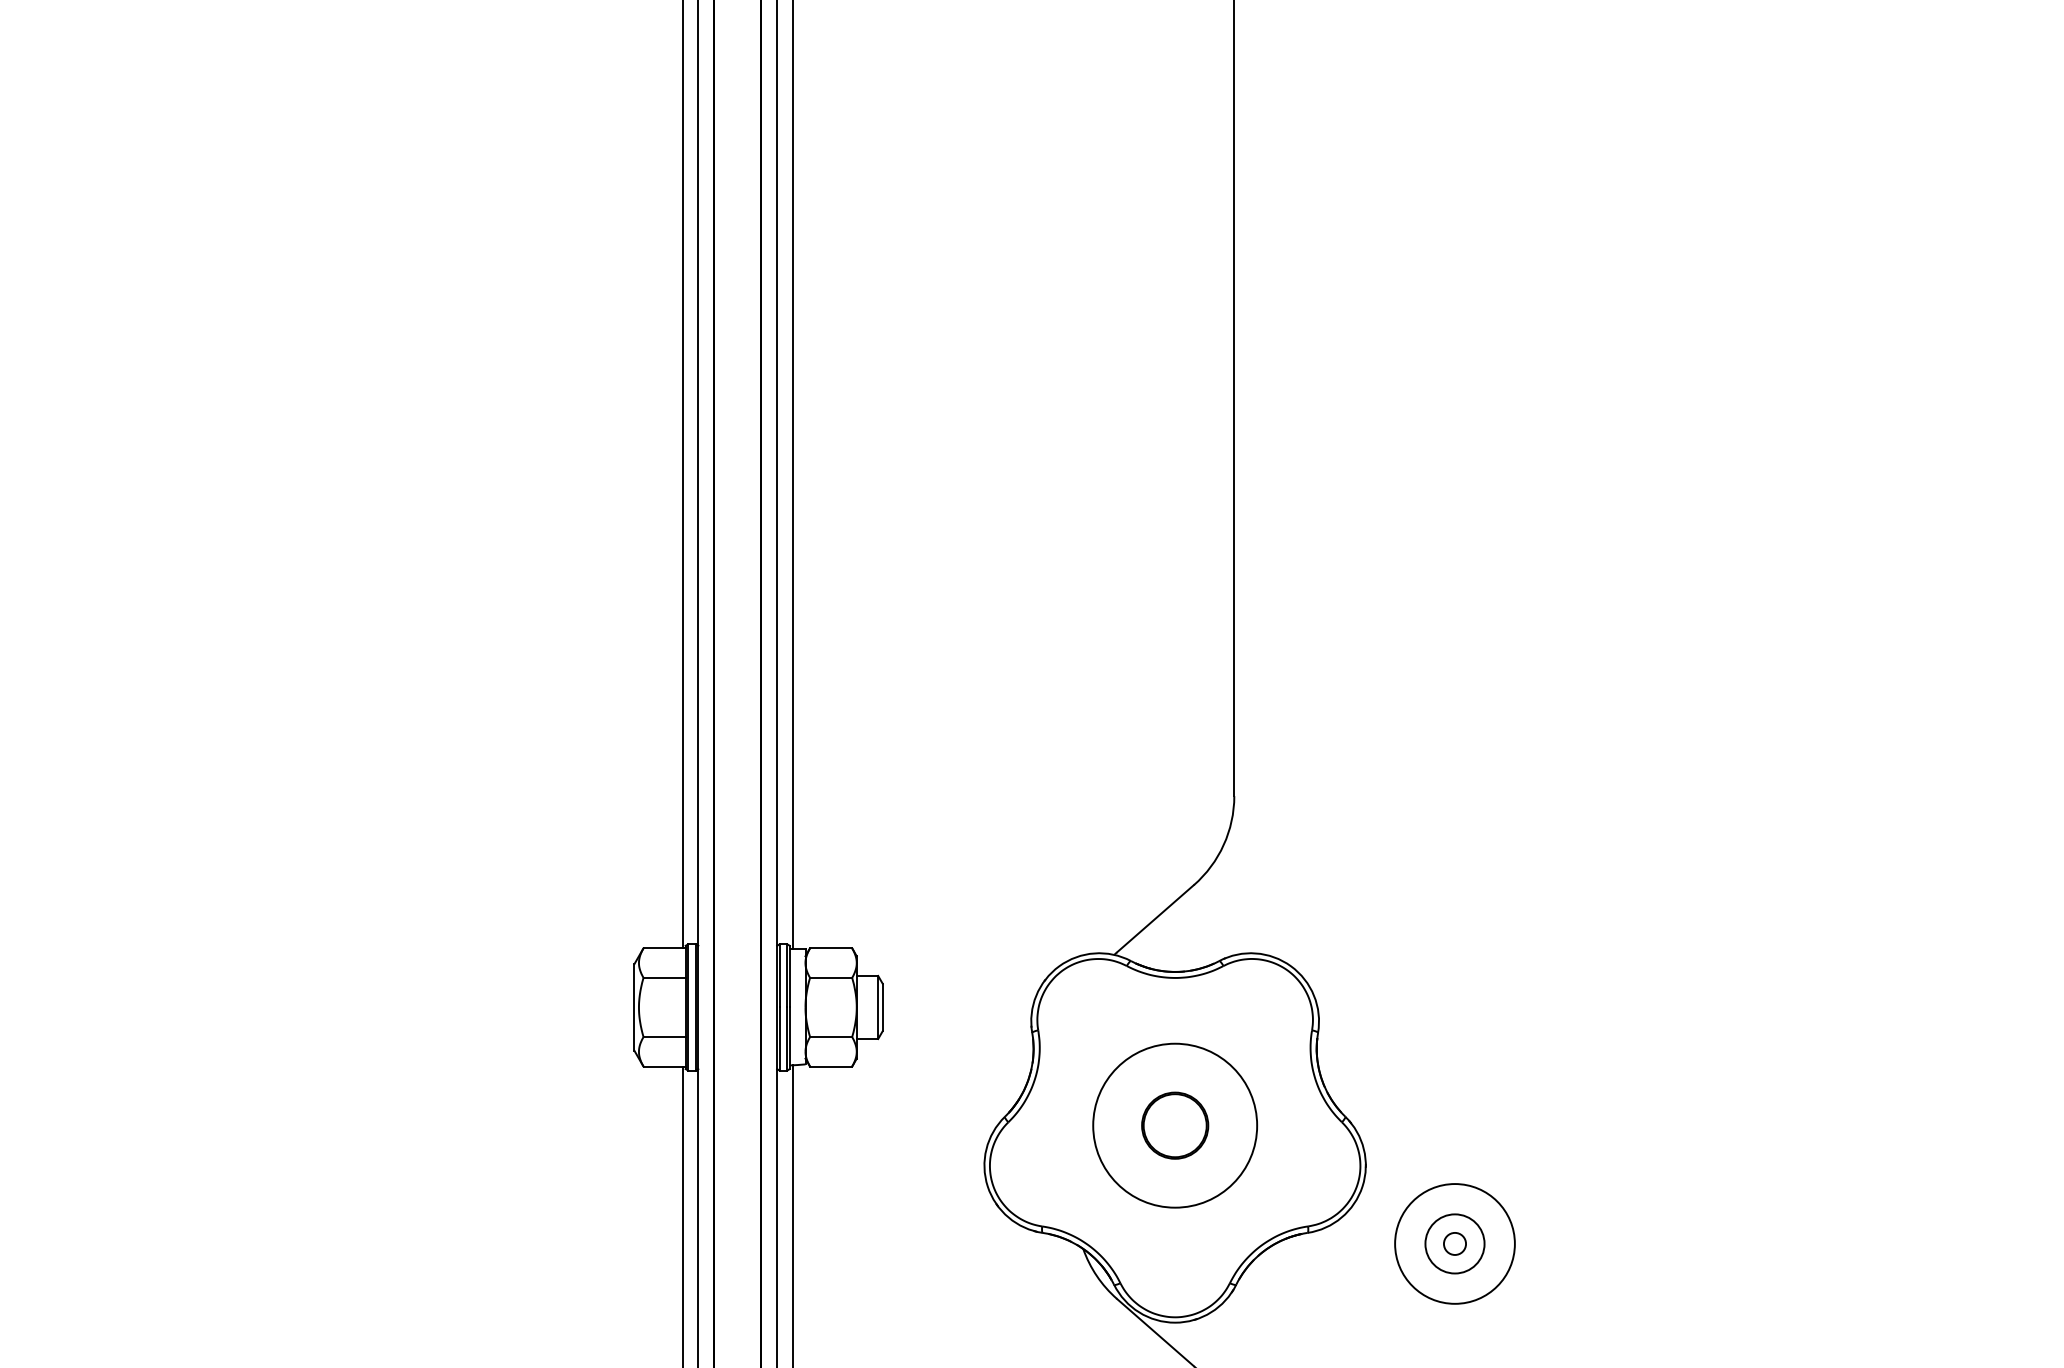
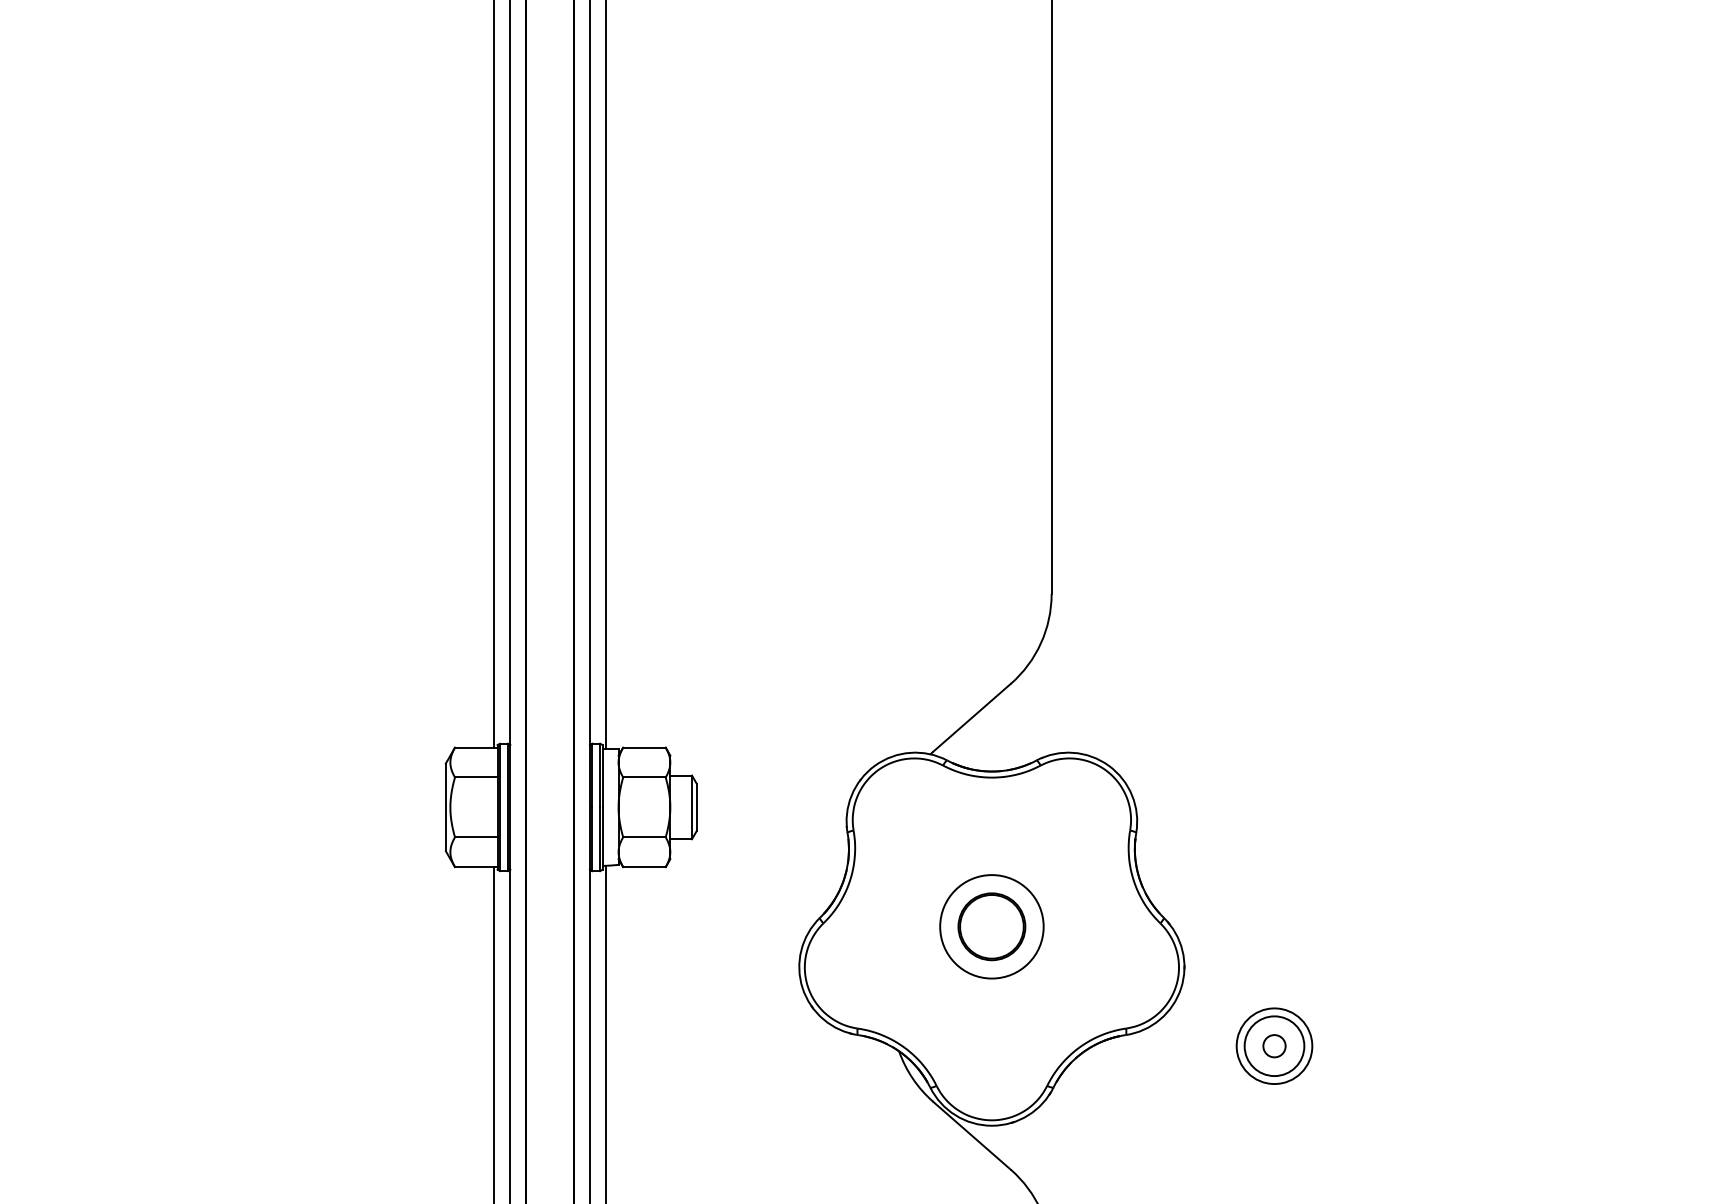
circle: (1174, 1125) -> (991, 926), size x0.62
circle: (1454, 1243) -> (1274, 1045), size x0.62

